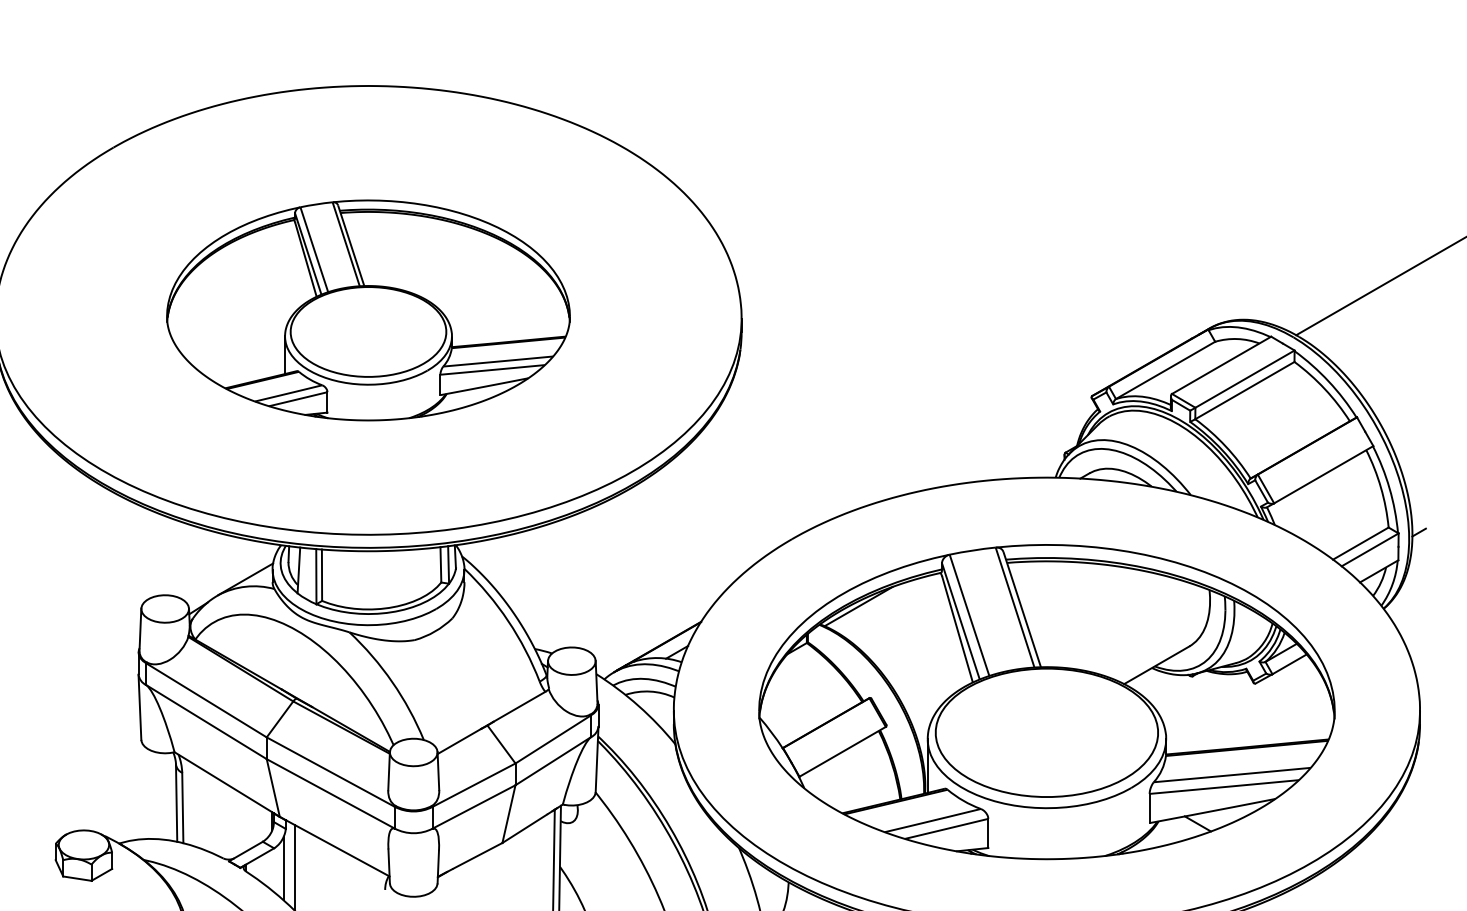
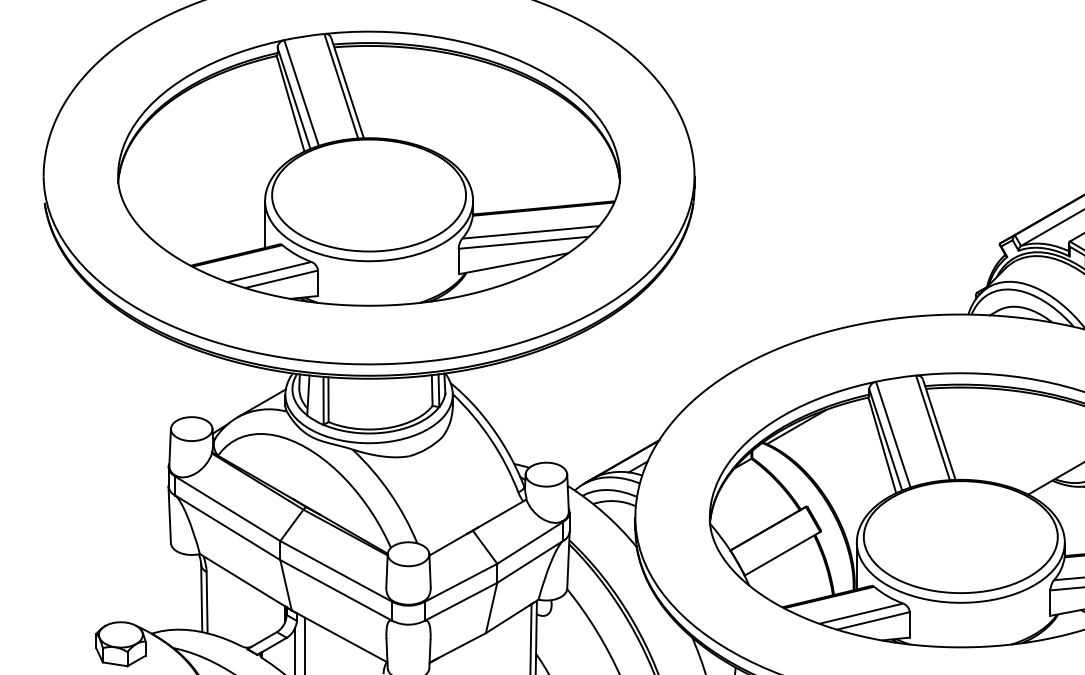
part: (368, 310) -> (369, 168), size x1.43

